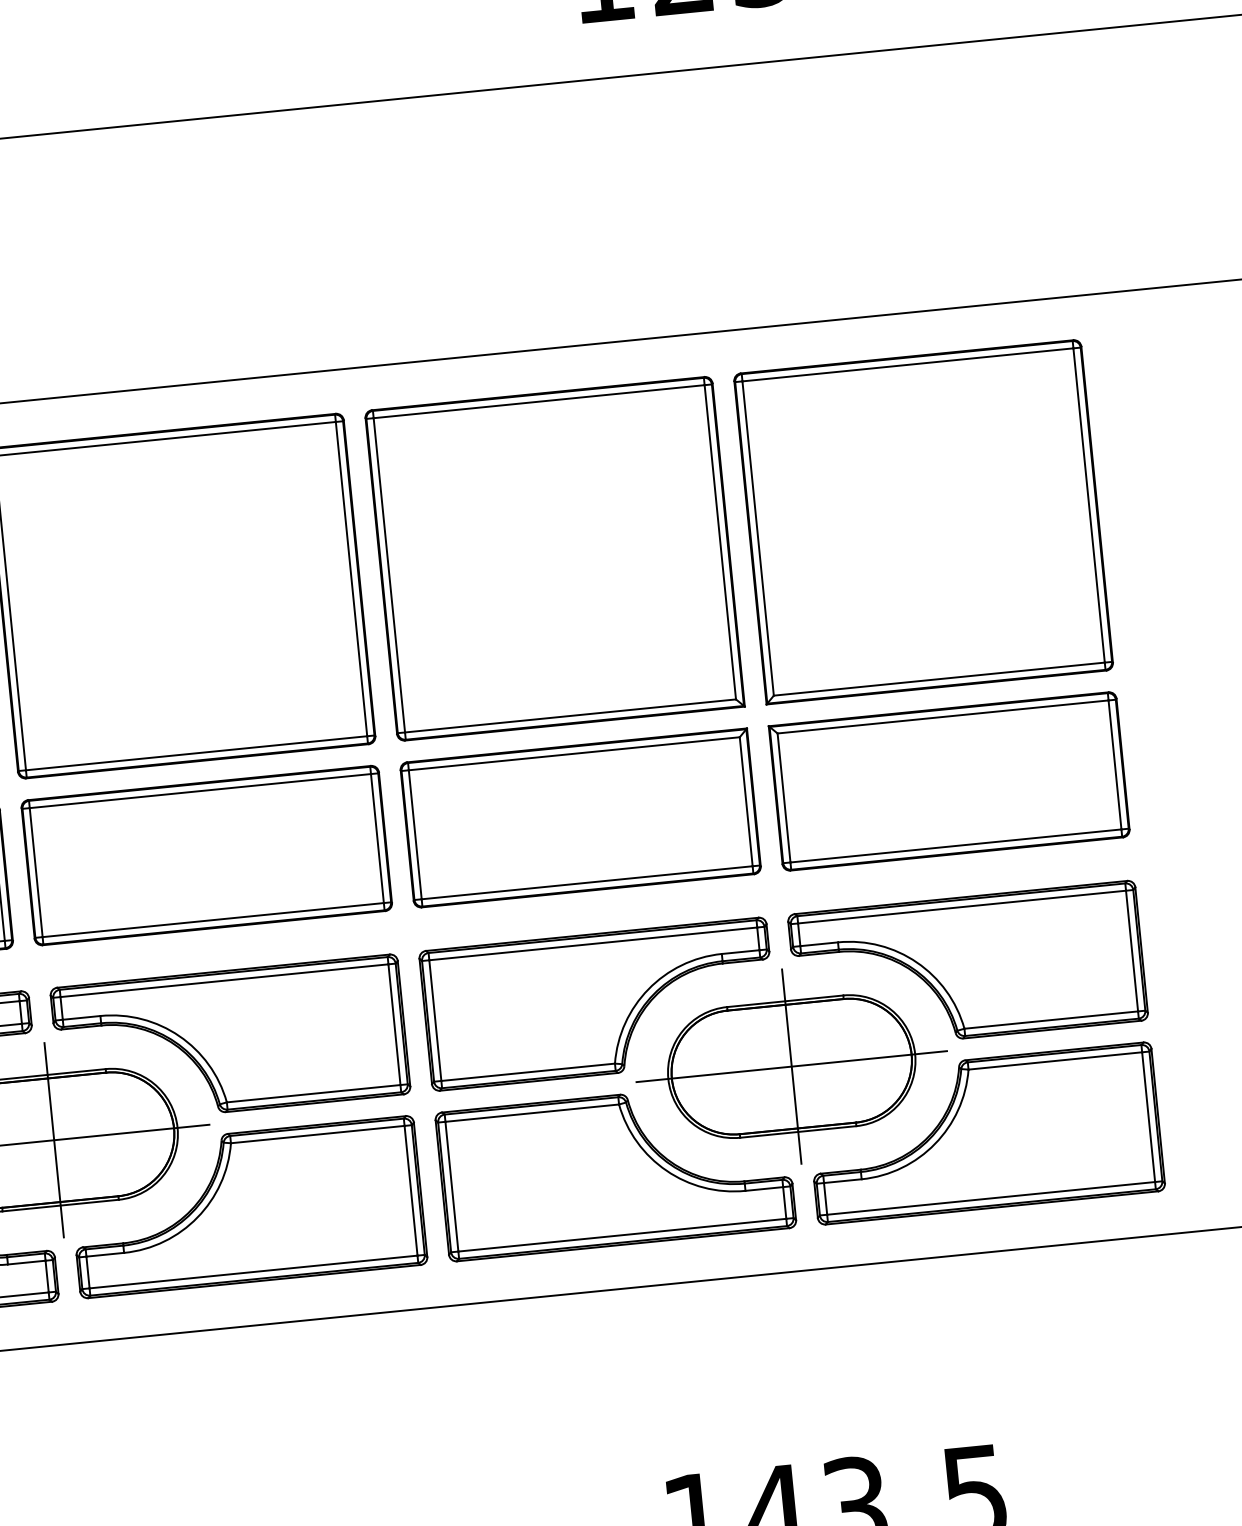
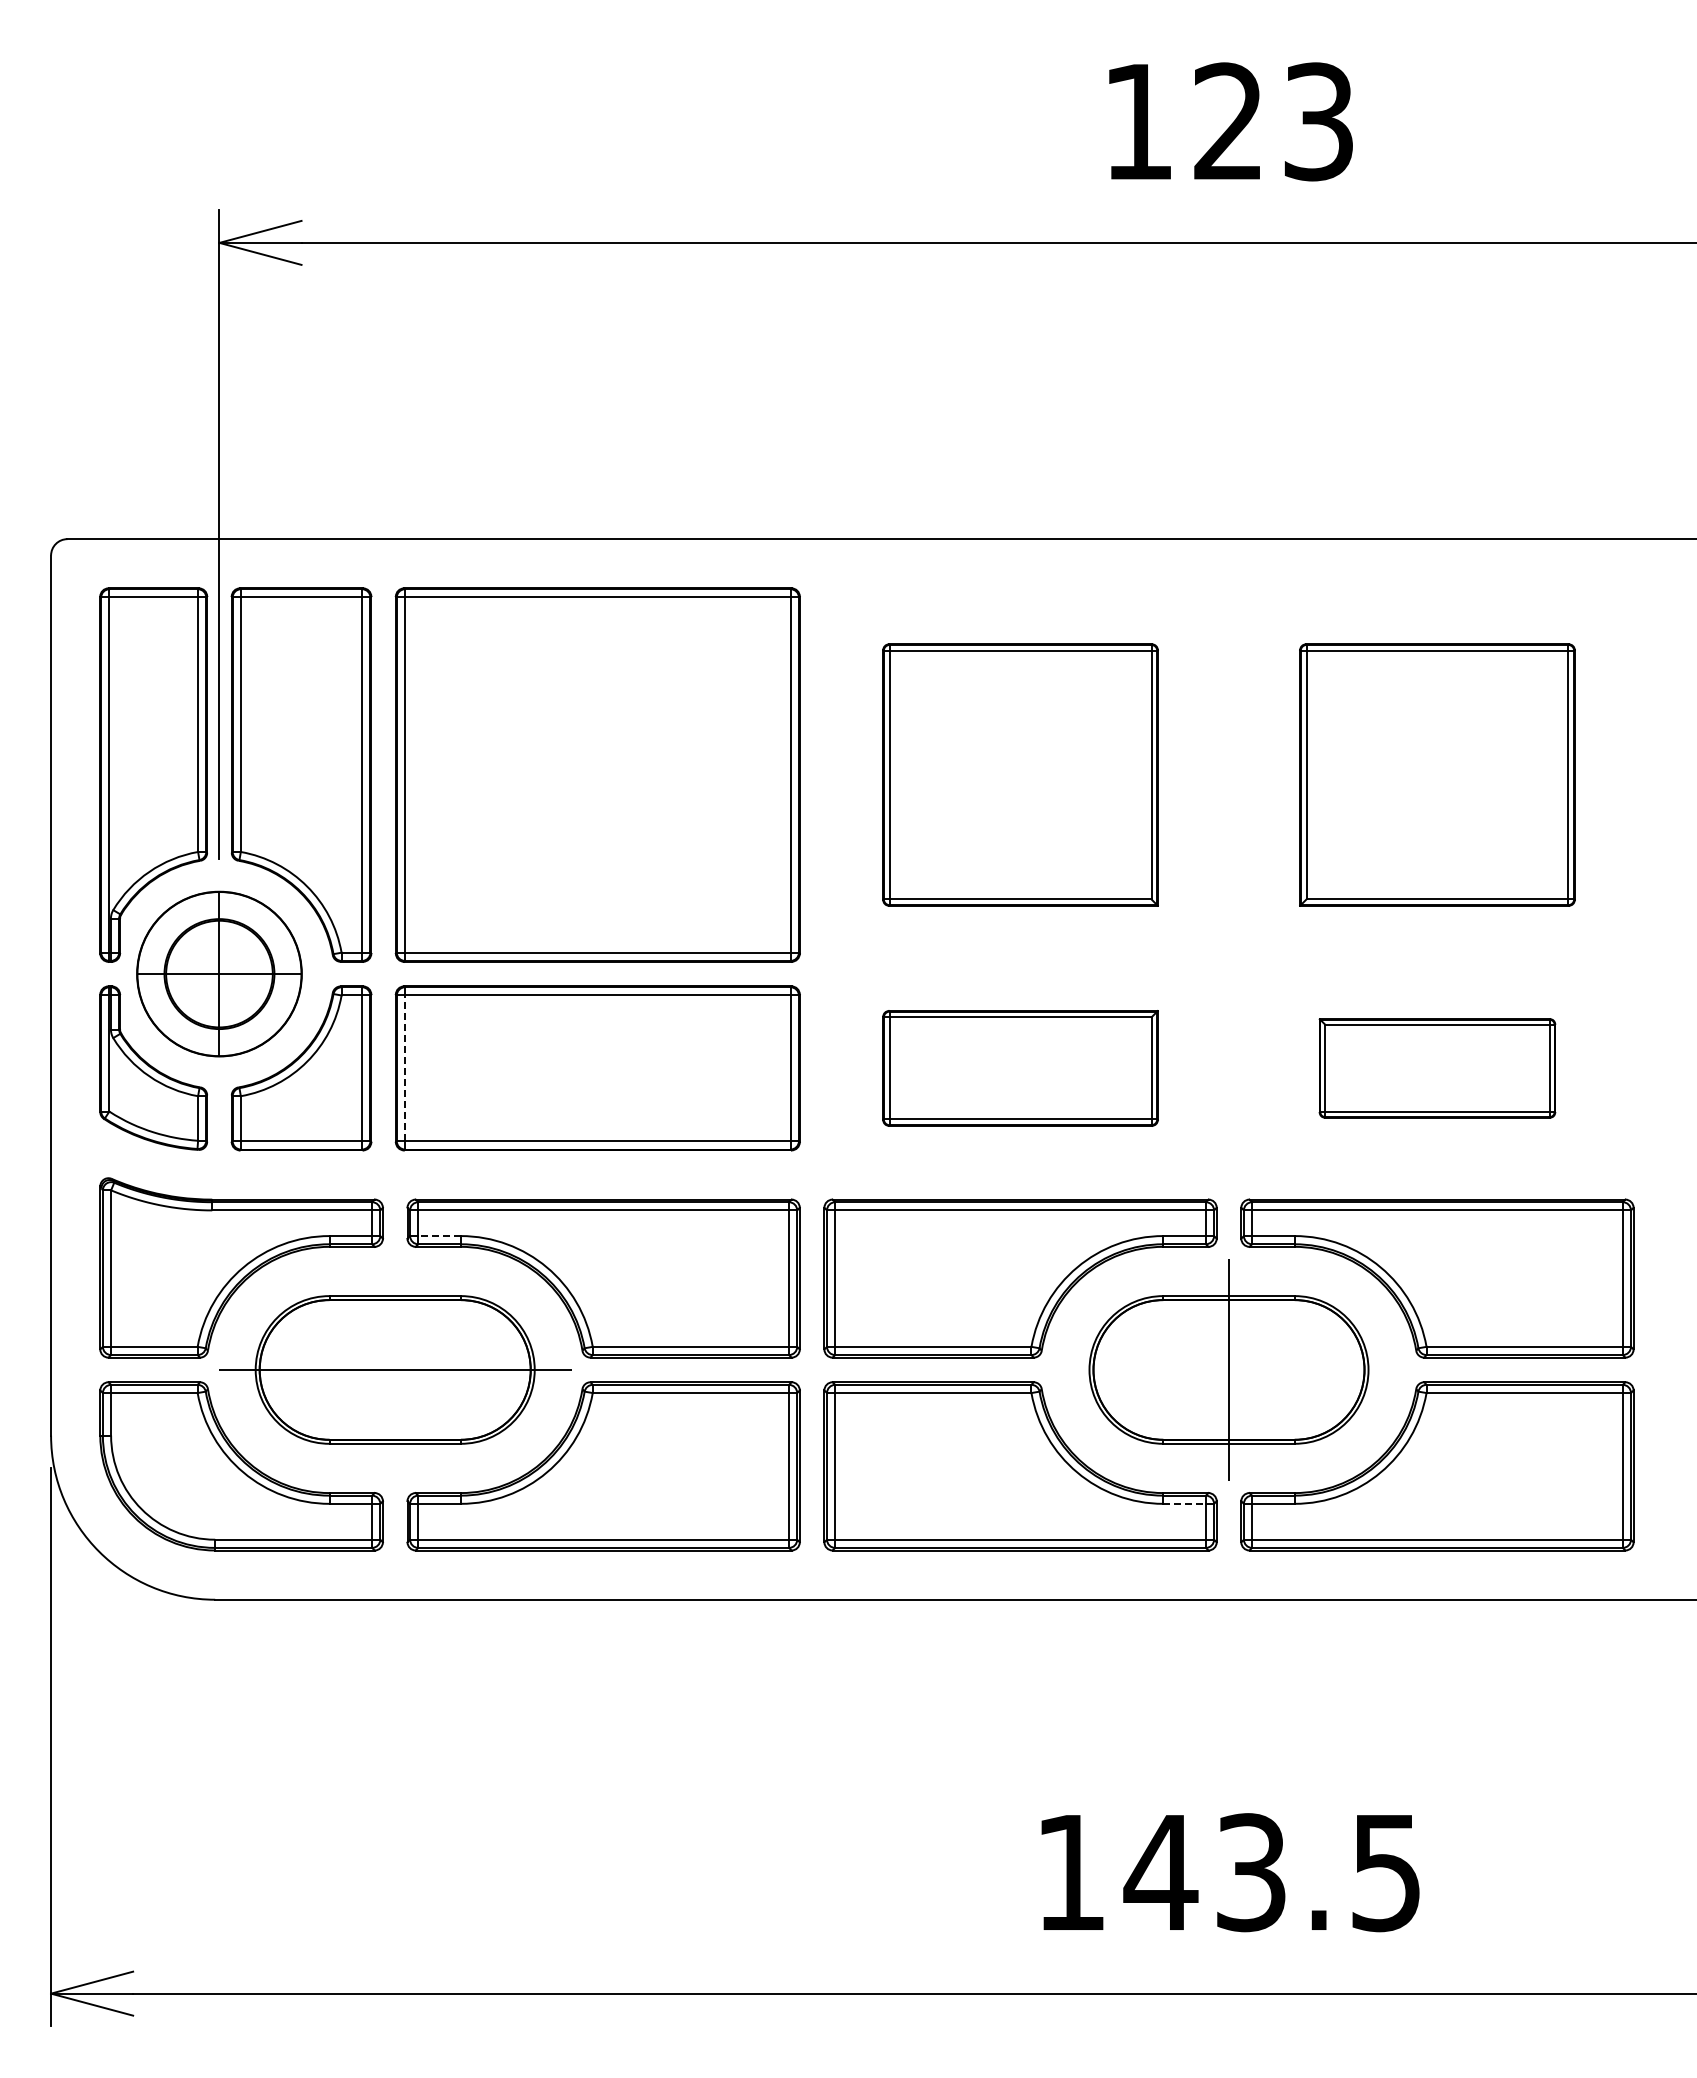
part: (923, 521) -> (1437, 774), size x0.7
part: (554, 558) -> (1020, 774), size x0.7
part: (949, 781) -> (1437, 1068), size x0.6
part: (580, 818) -> (1020, 1068), size x0.7
line: (36, 872) -> (405, 1068), solid -> dashed
line: (81, 1018) -> (439, 1236), solid -> dashed
line: (791, 1066) -> (1228, 1369), removed
line: (54, 1139) -> (395, 1369), removed
line: (765, 1188) -> (1185, 1503), solid -> dashed

